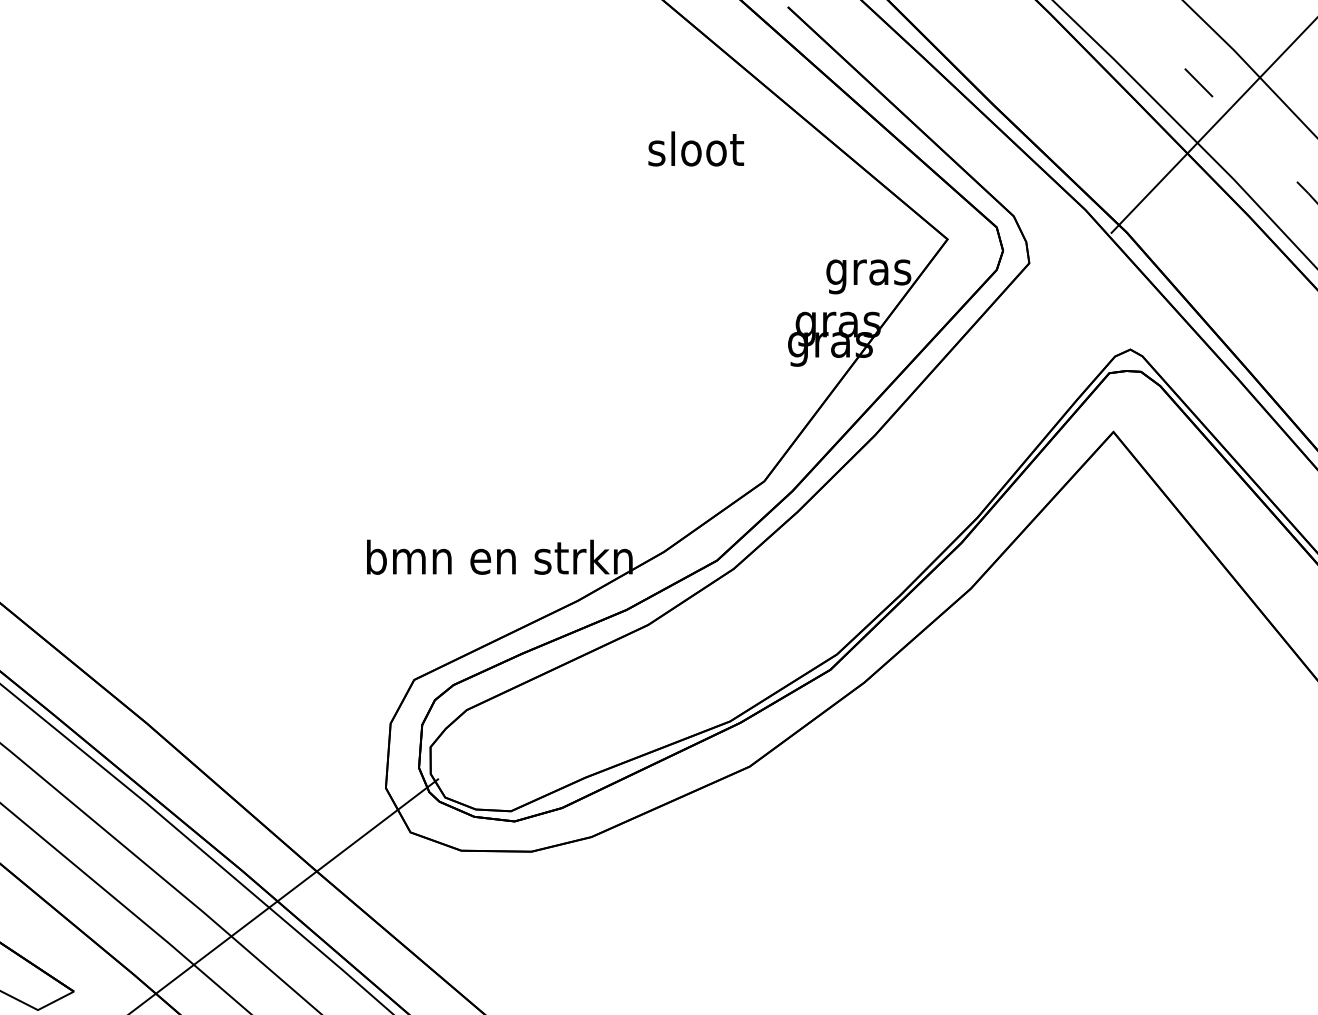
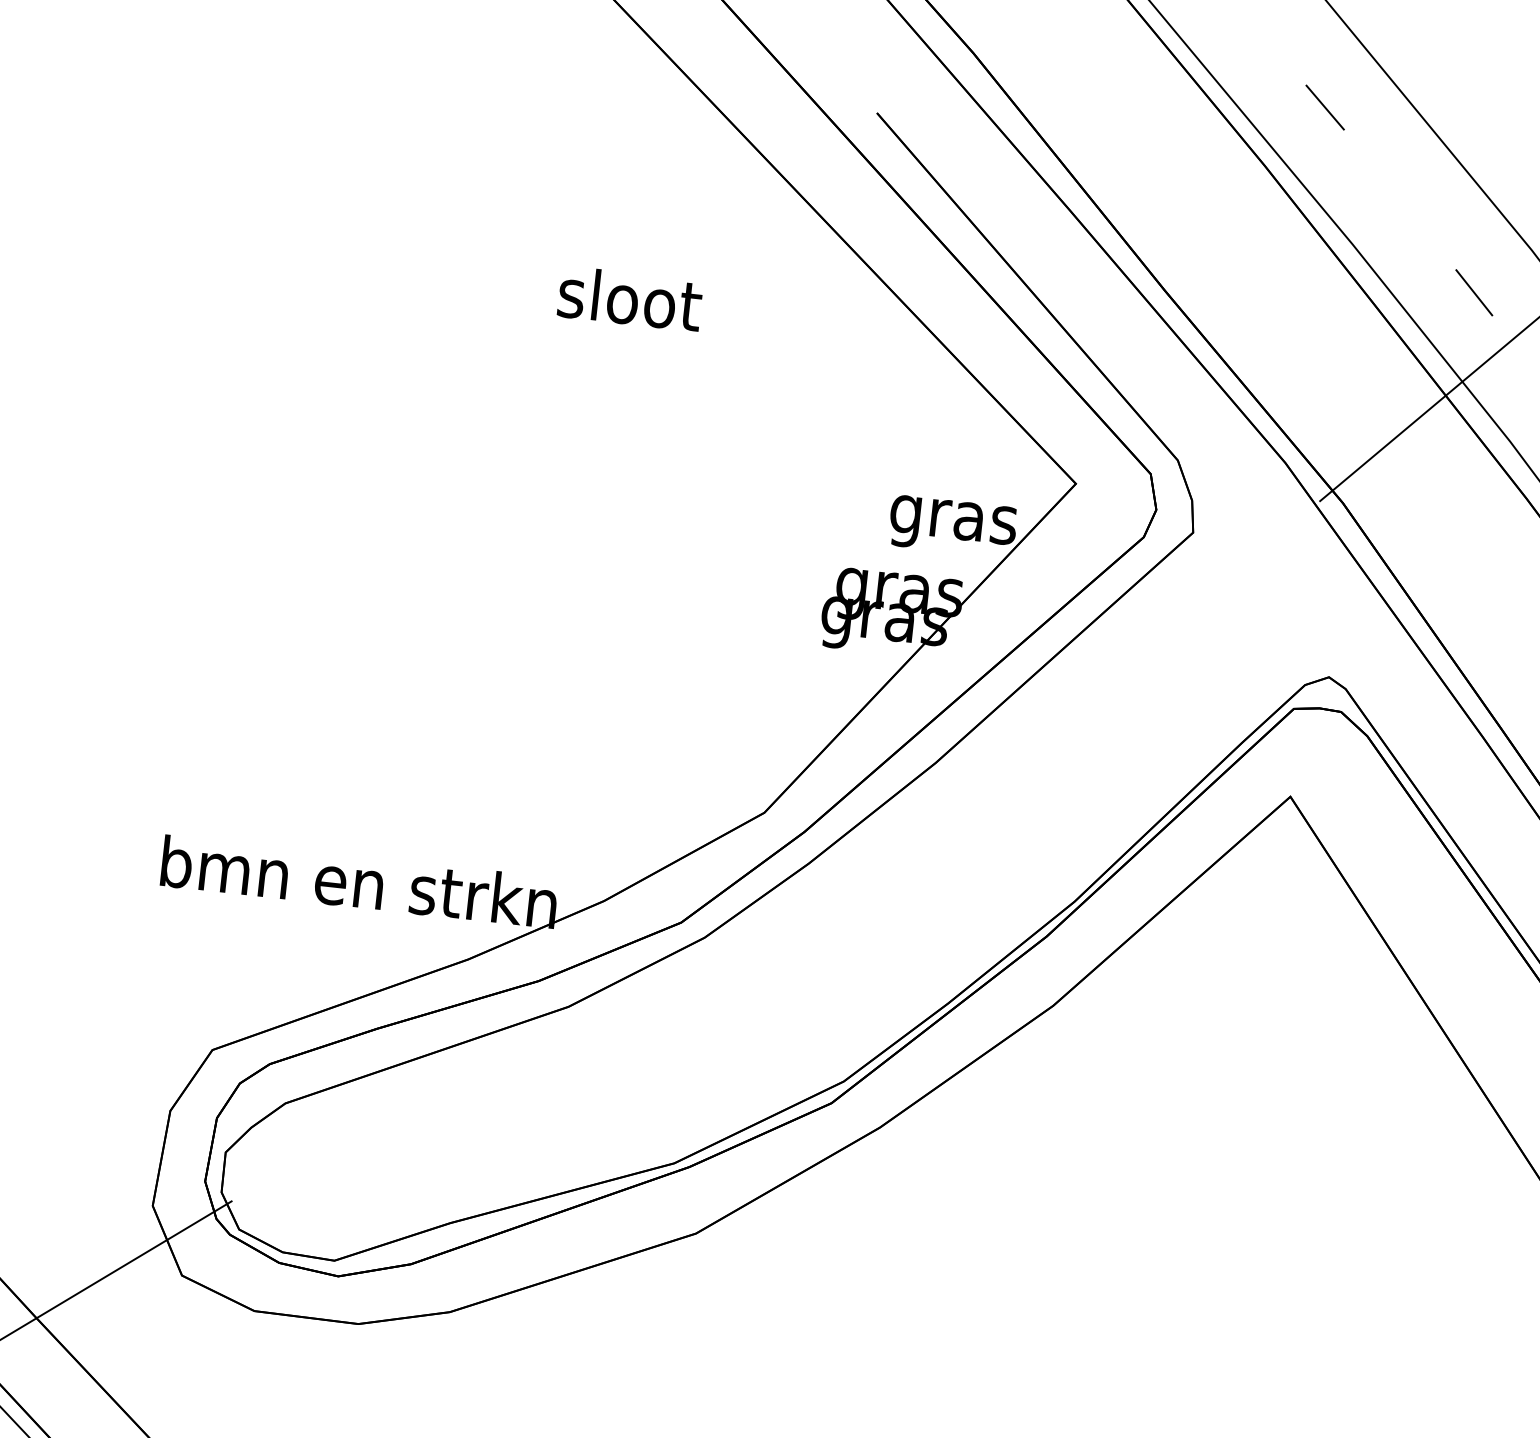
text: (696, 148) -> (630, 298), moved

